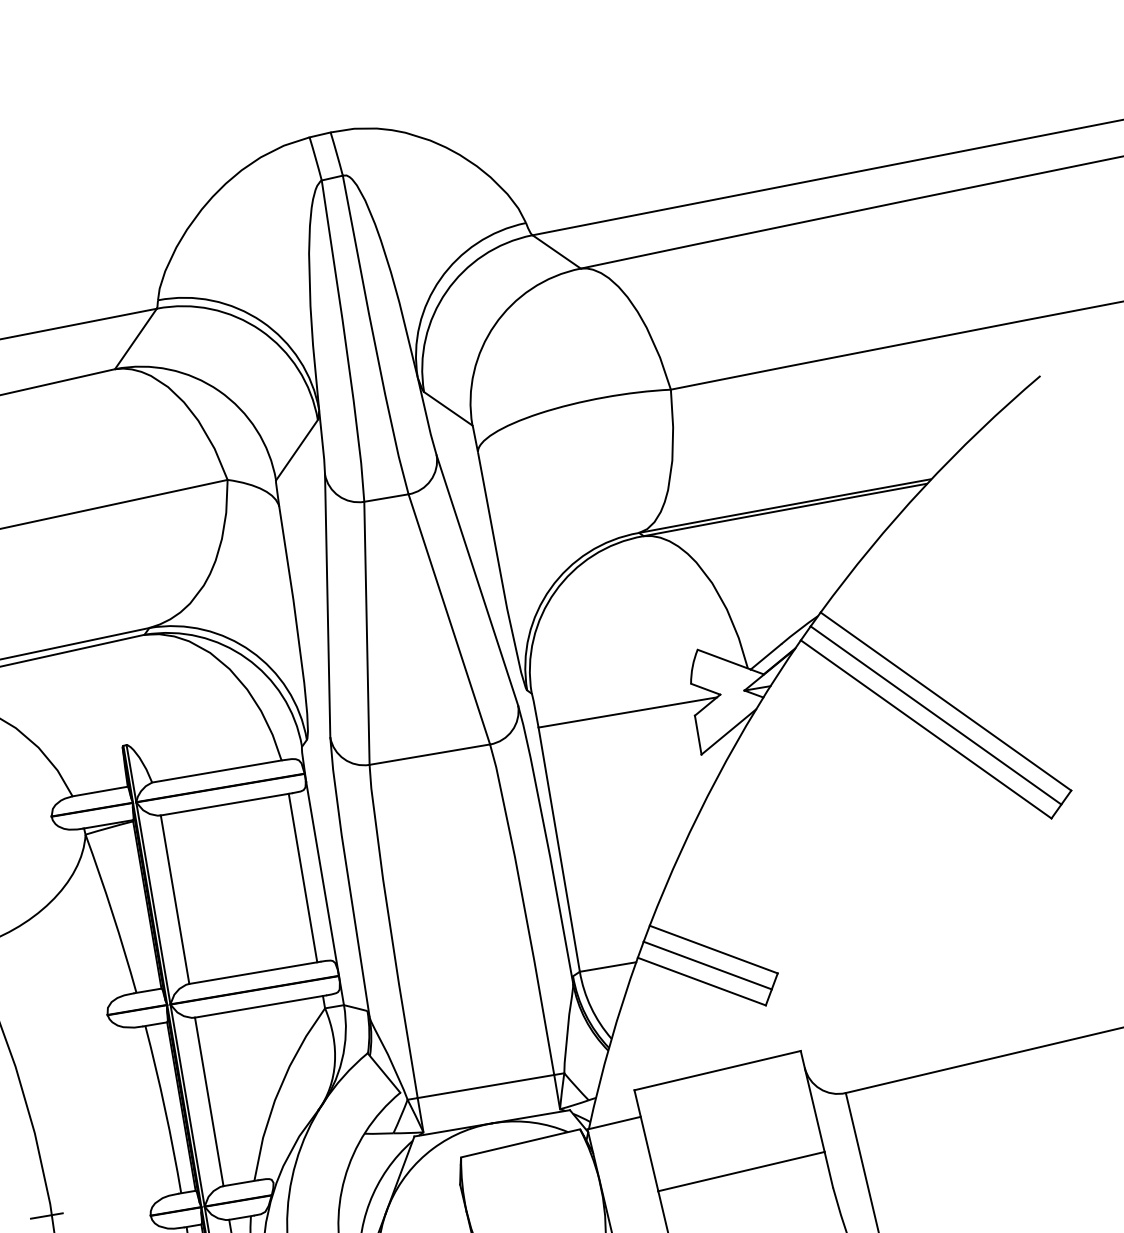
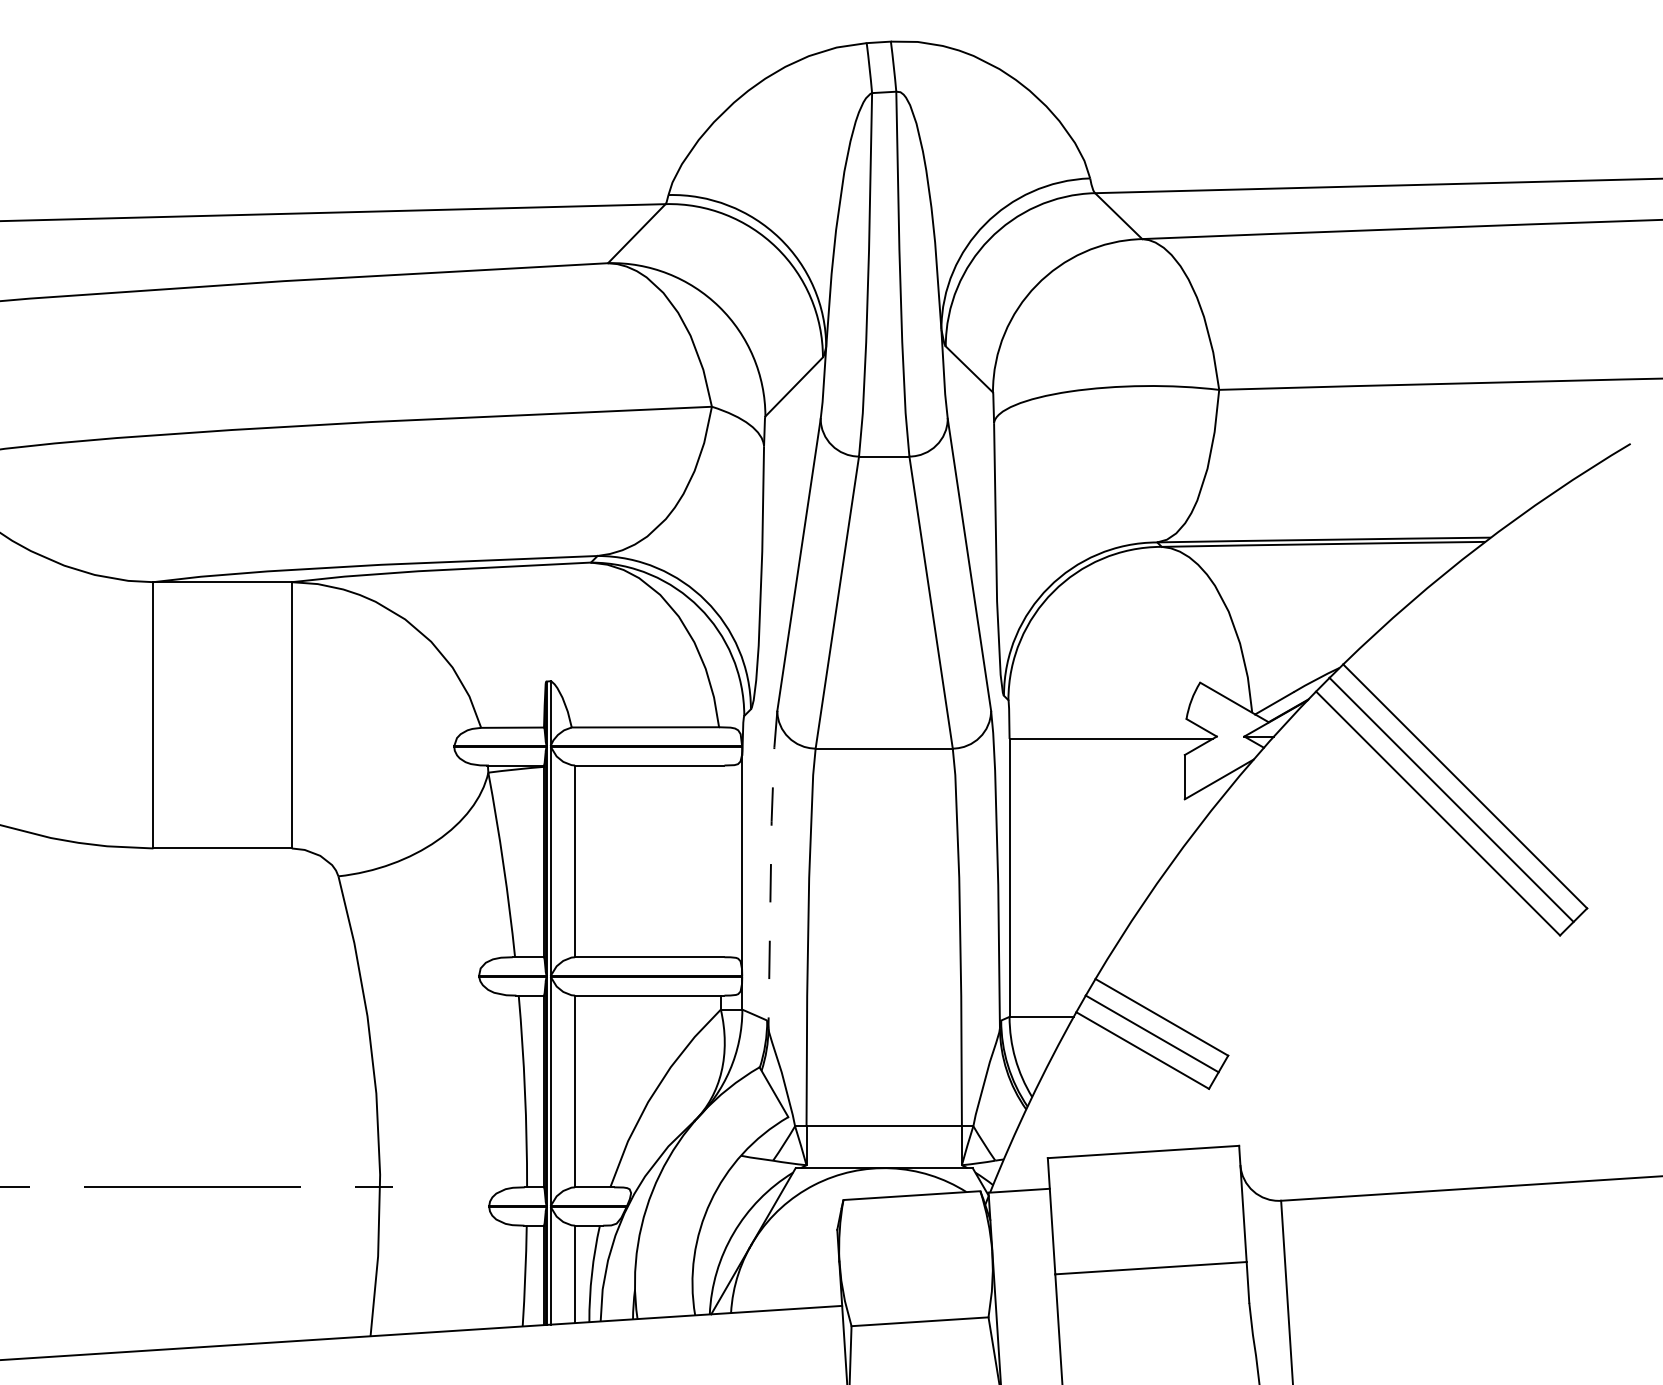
line: (347, 876) -> (770, 867), solid -> dashed
line: (302, 878) -> (720, 861), removed

